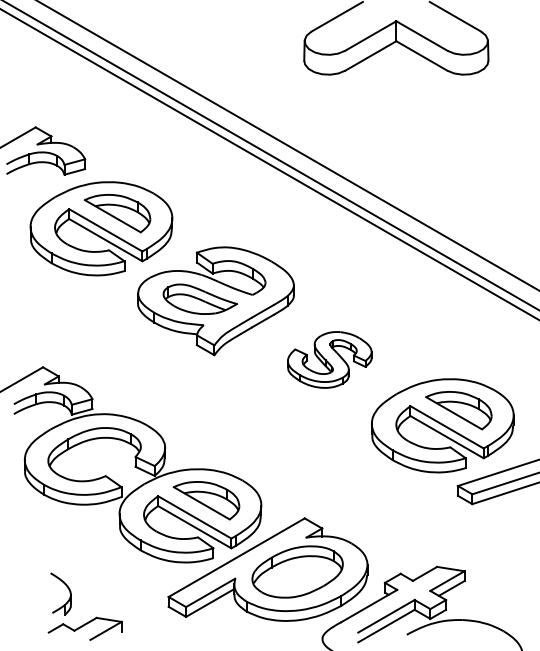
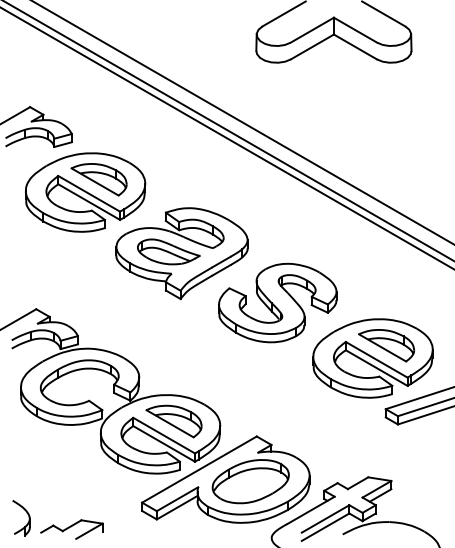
part: (329, 359) -> (277, 302), size x1.67
part: (69, 594) -> (28, 518), moved

